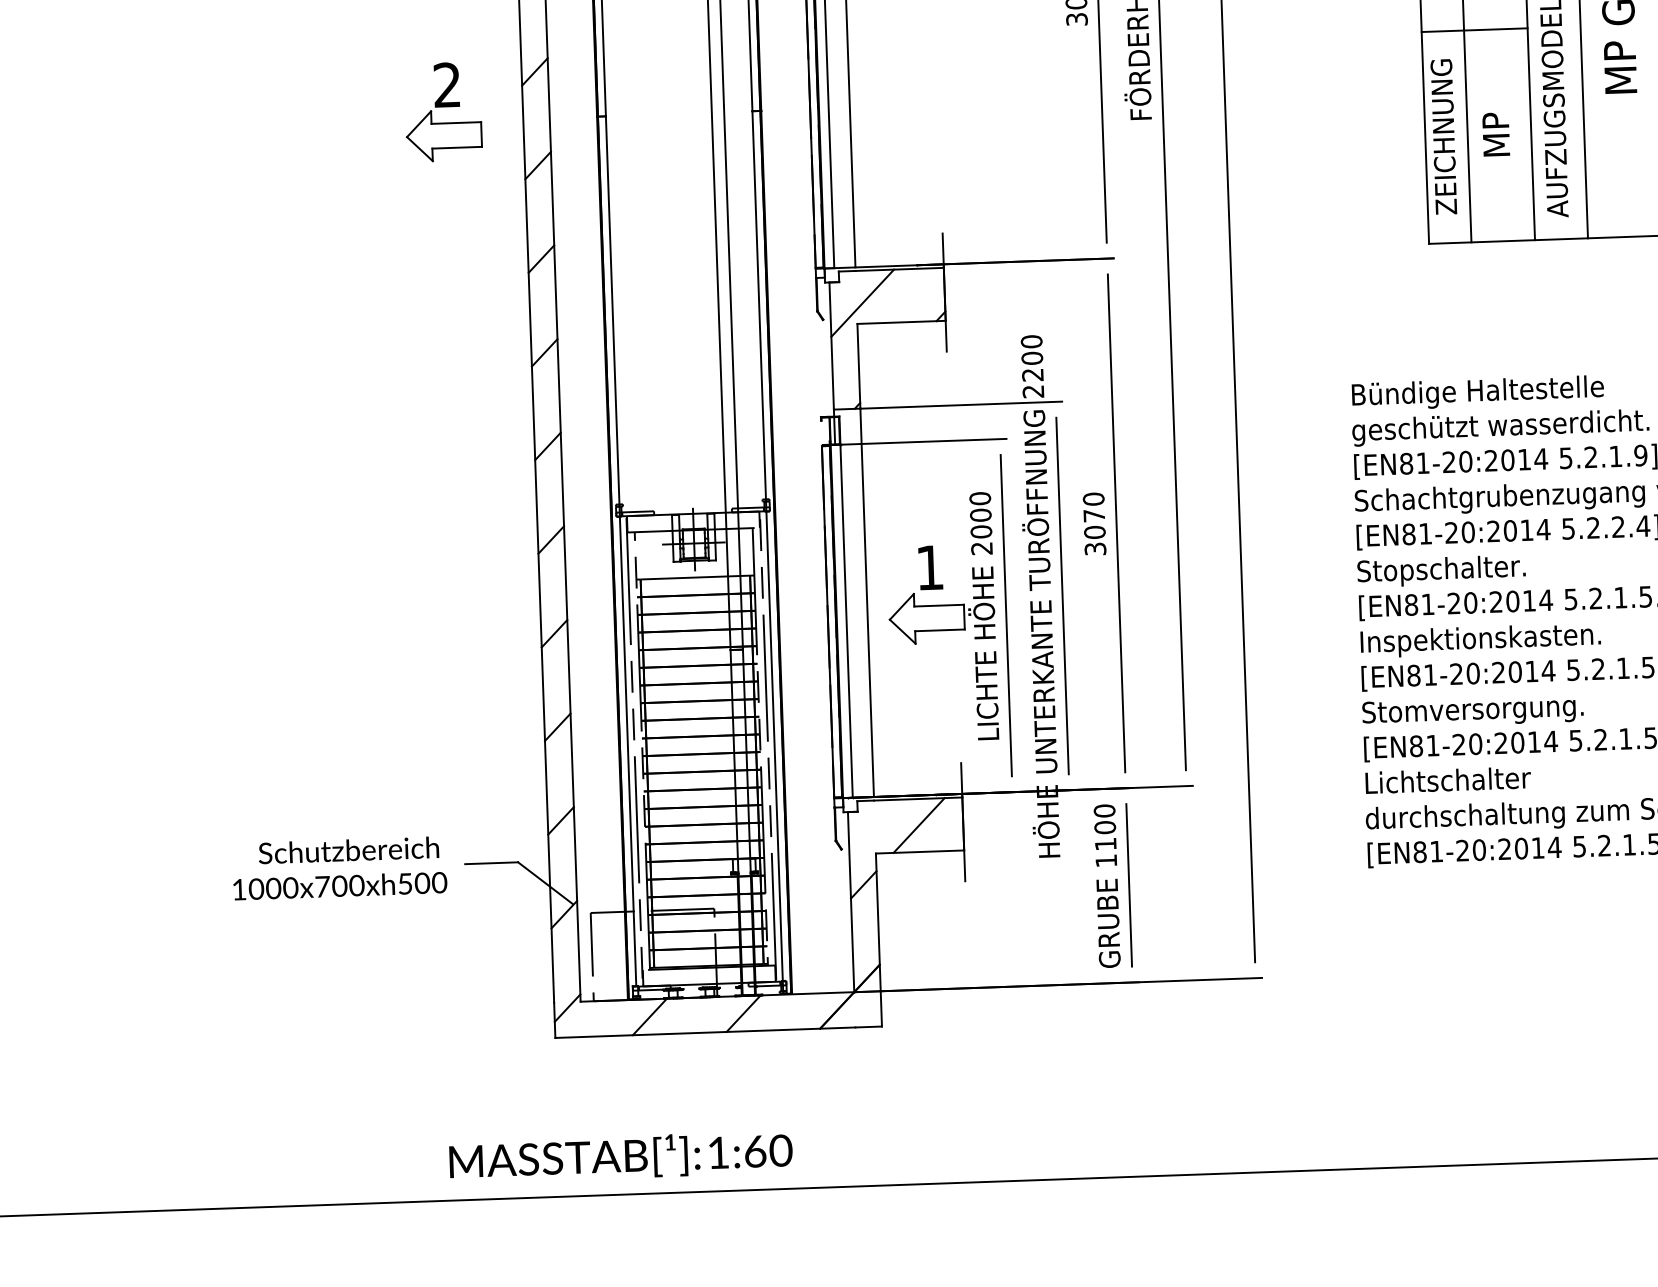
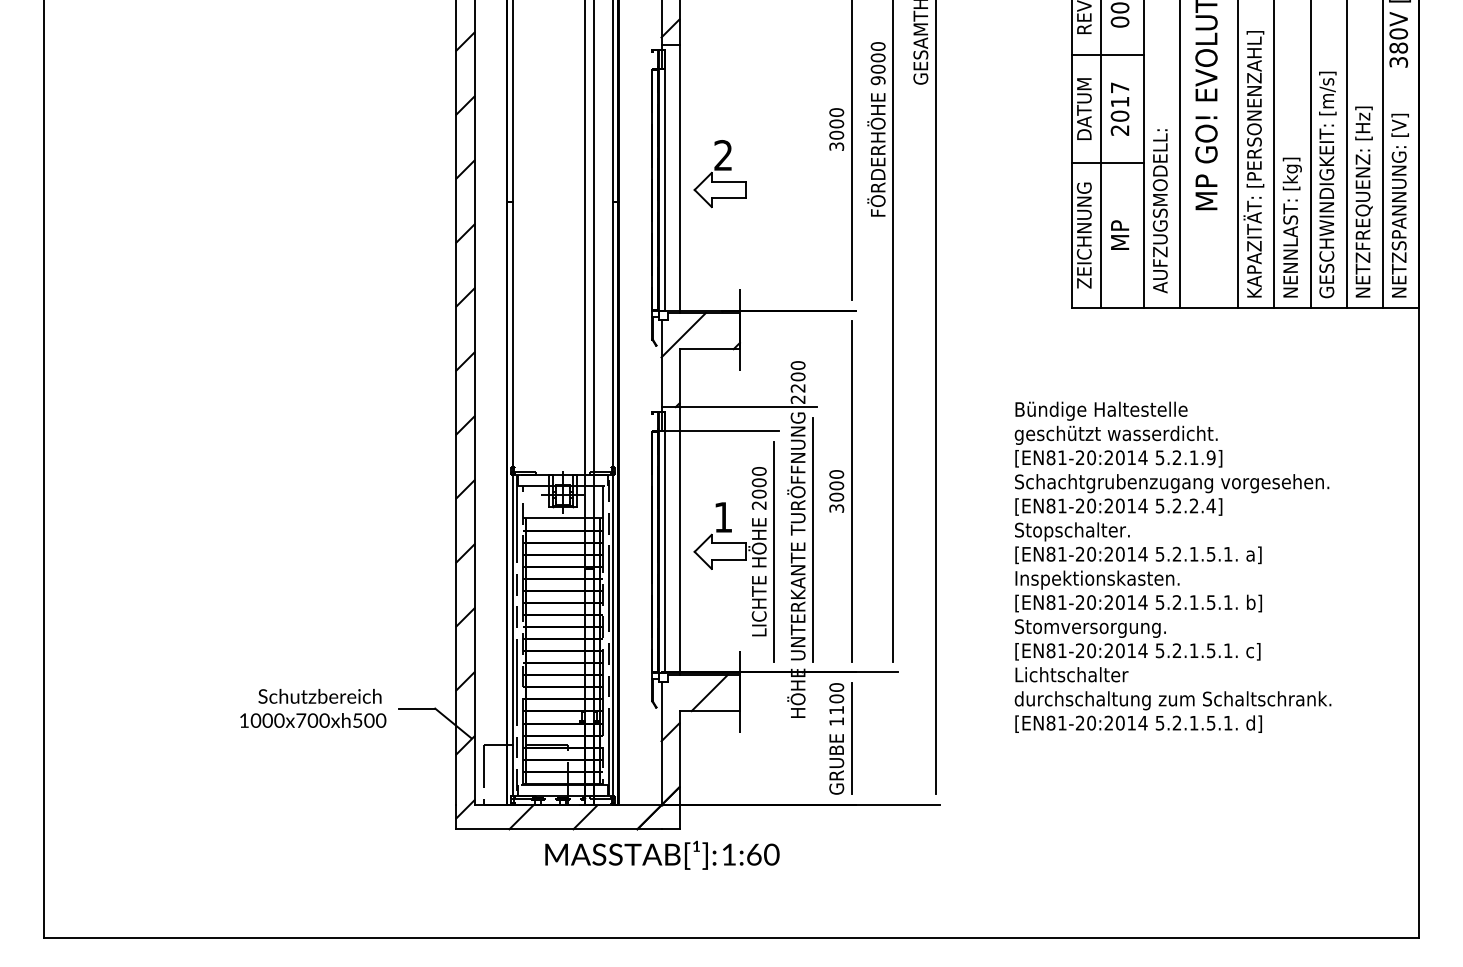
part: (442, 113) -> (719, 174), moved
text: (1093, 515) -> (836, 485), 3070 -> 3000
text: (621, 1156) -> (662, 854), moved

